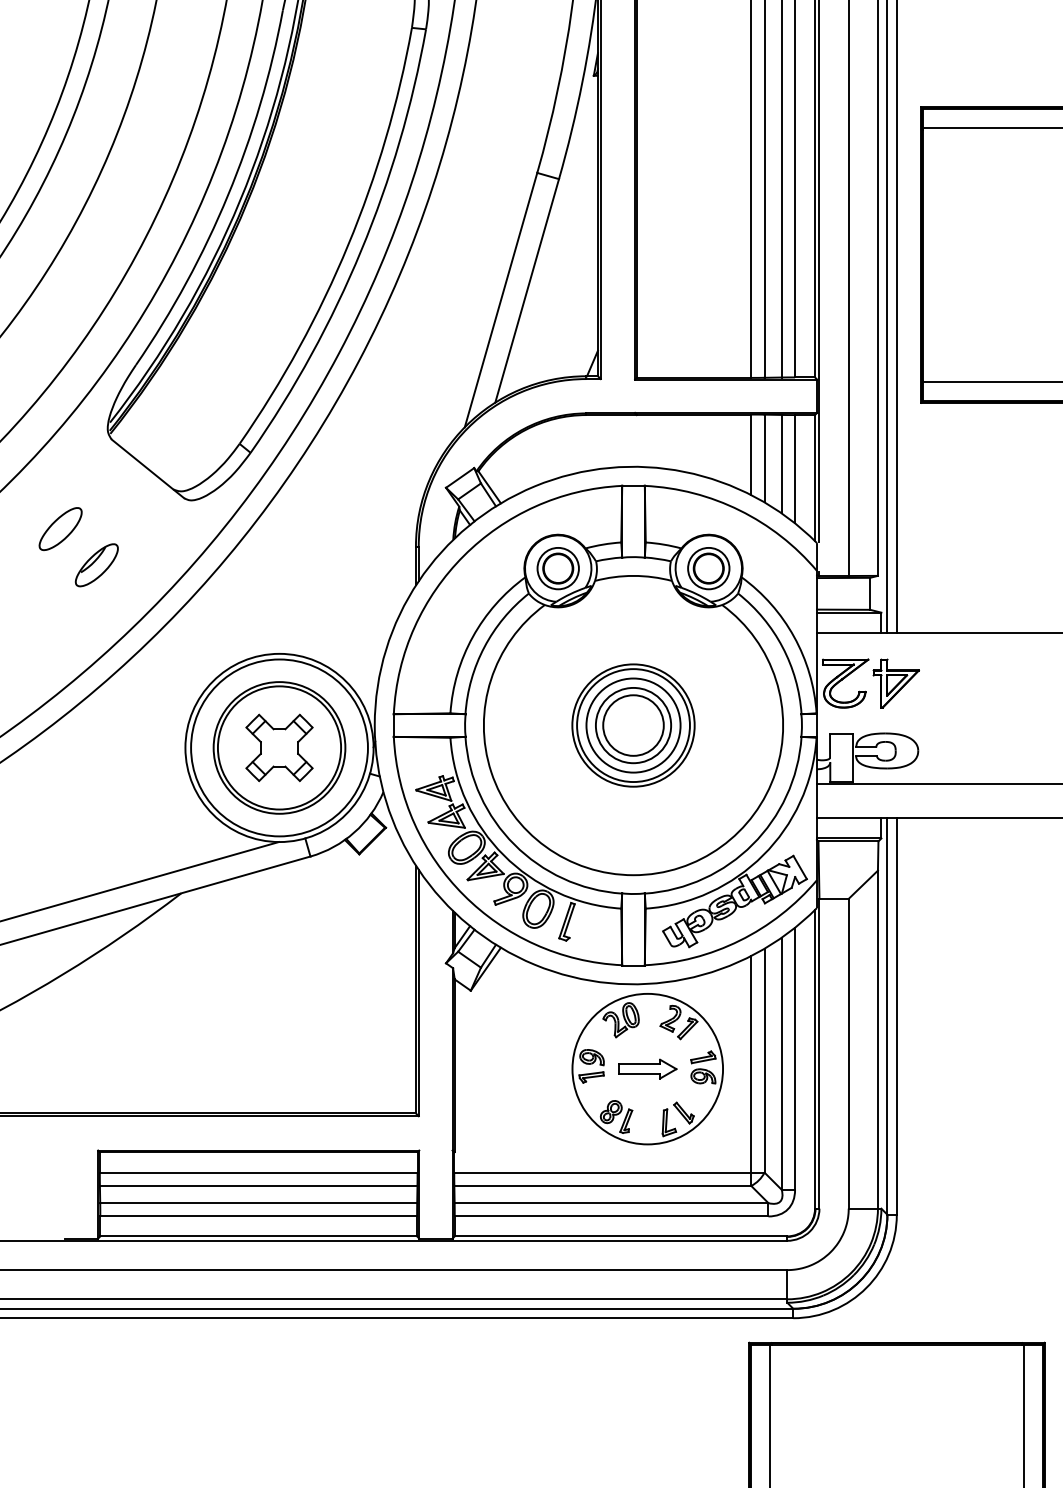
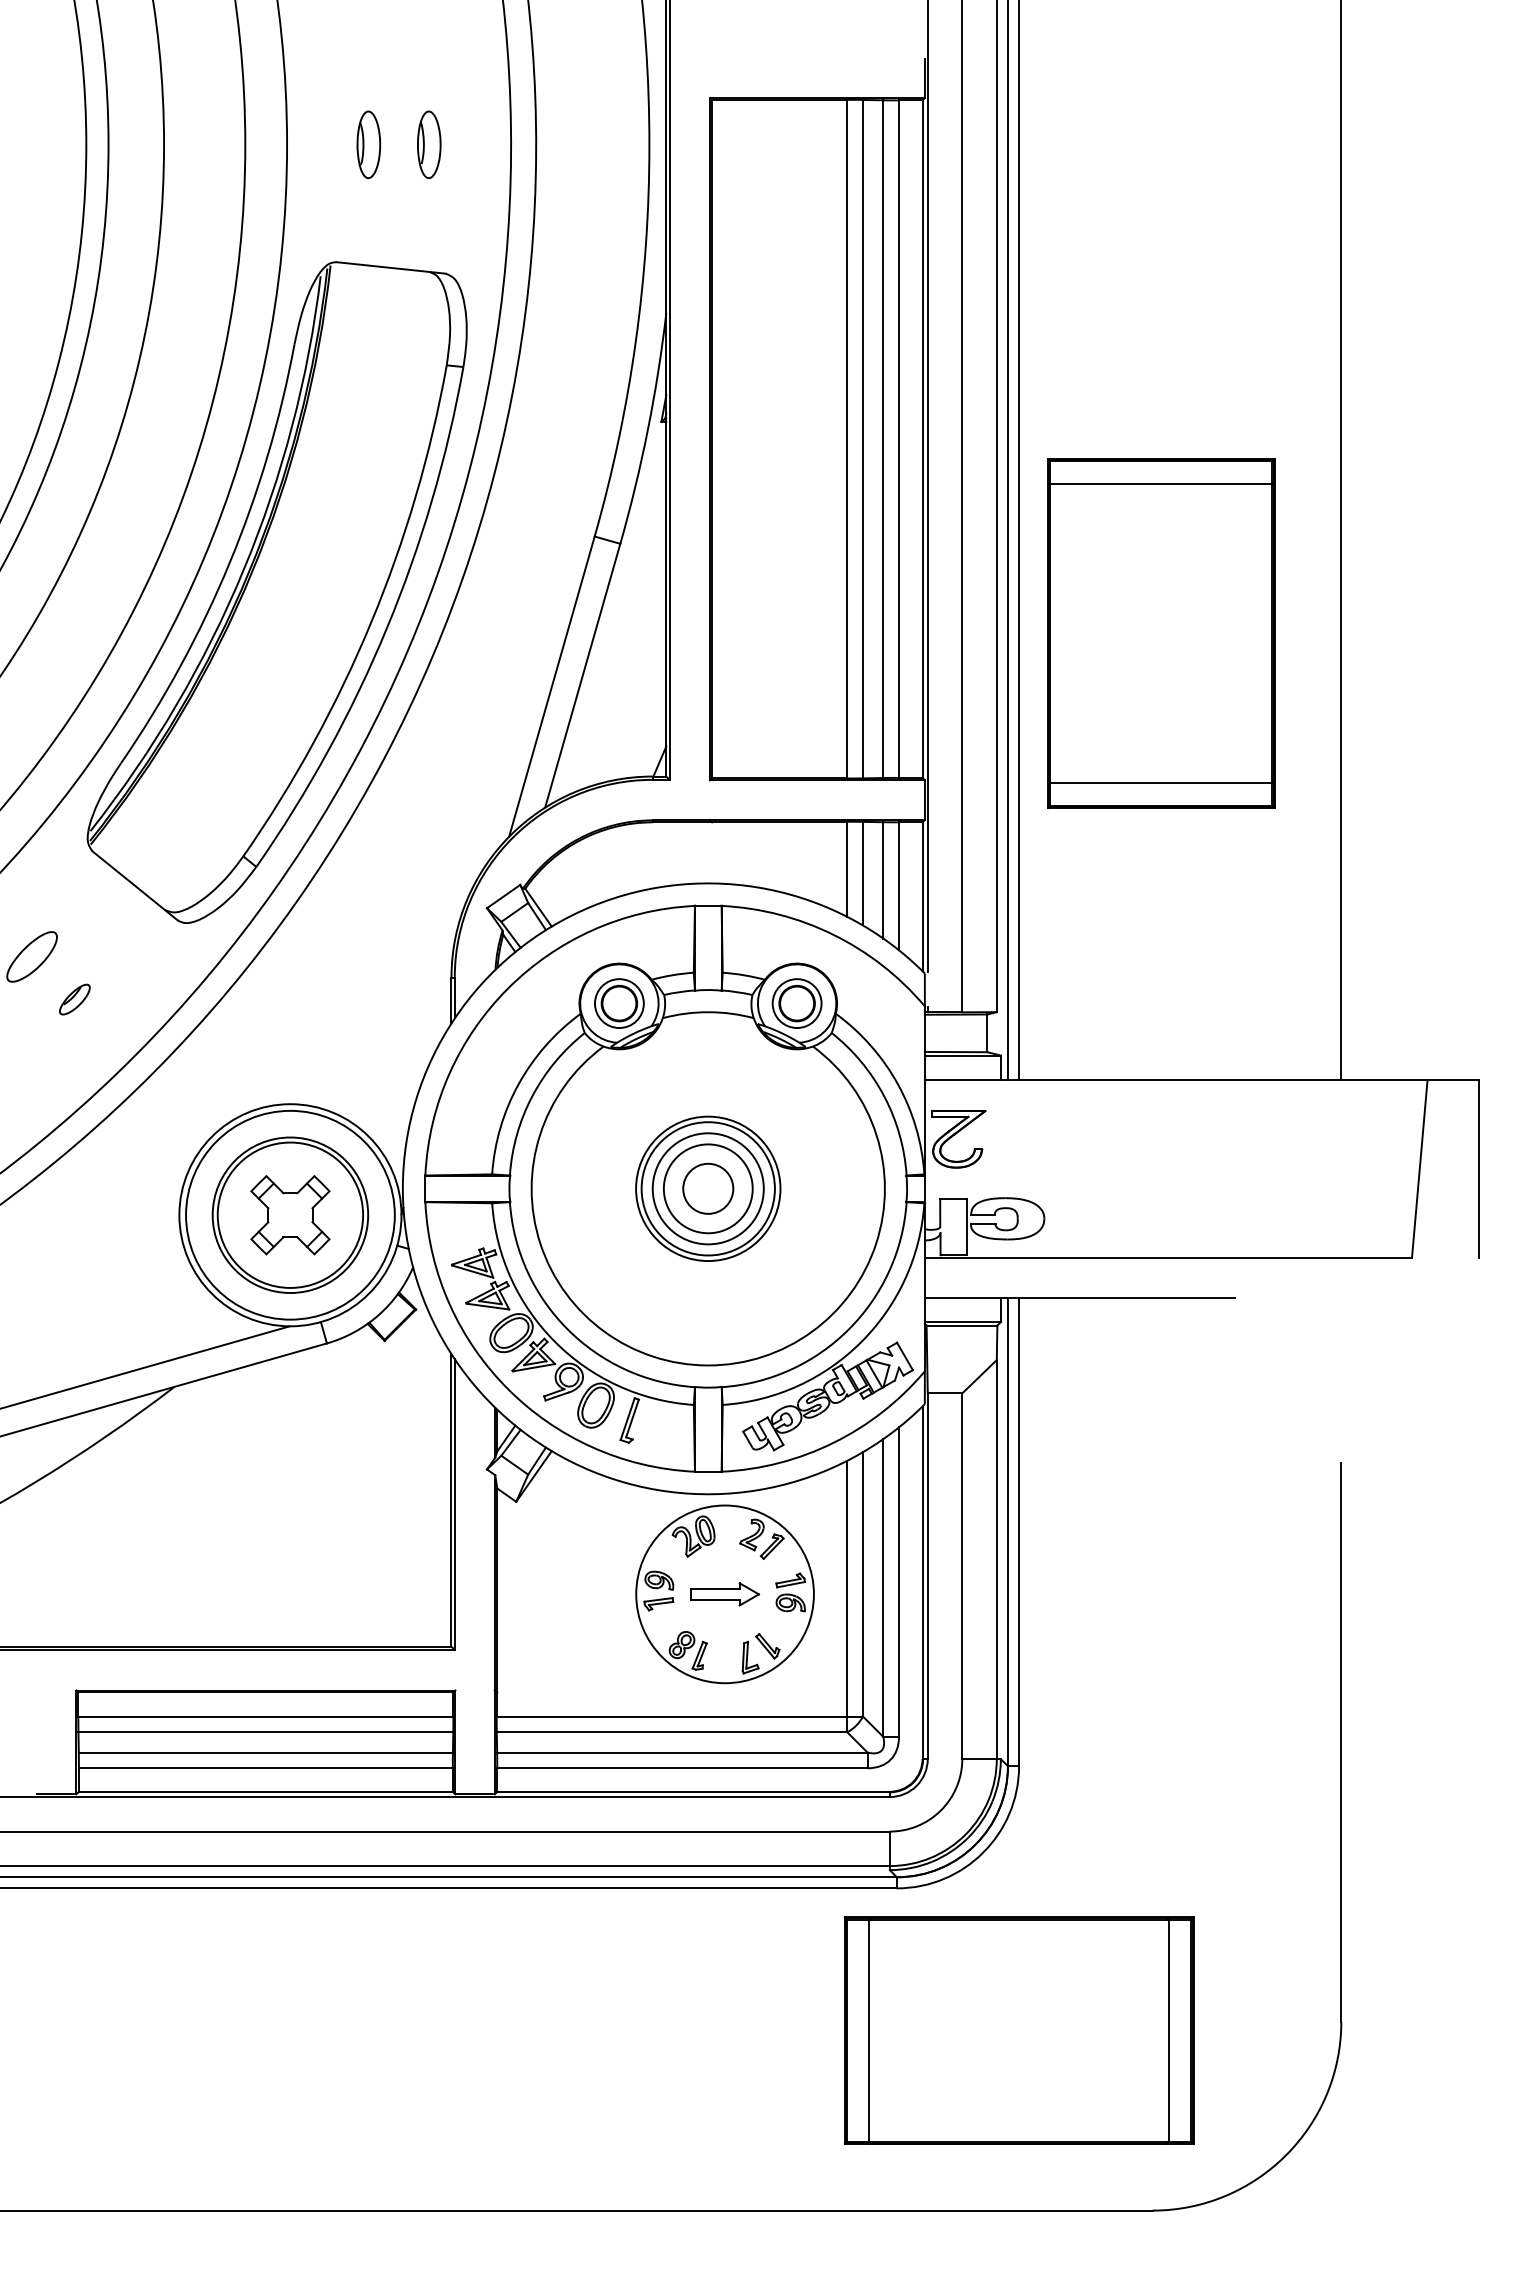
part: (96, 565) -> (74, 999), size x0.6
part: (896, 683) -> (1018, 1139), removed
circle: (633, 725) -> (708, 1188), size x0.7

